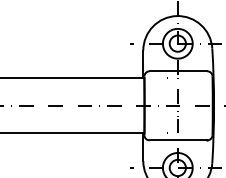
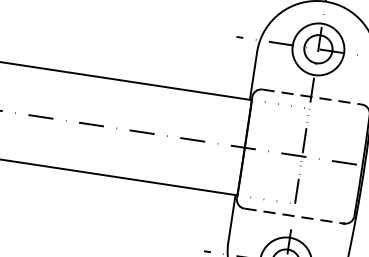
line: (178, 71) -> (312, 97), solid -> dashed
line: (178, 140) -> (294, 216), solid -> dashed

